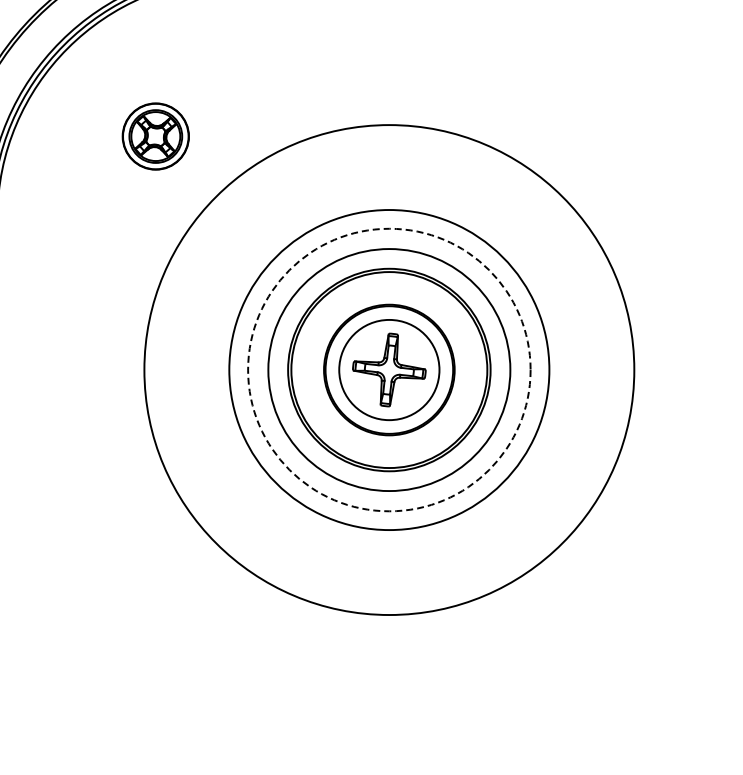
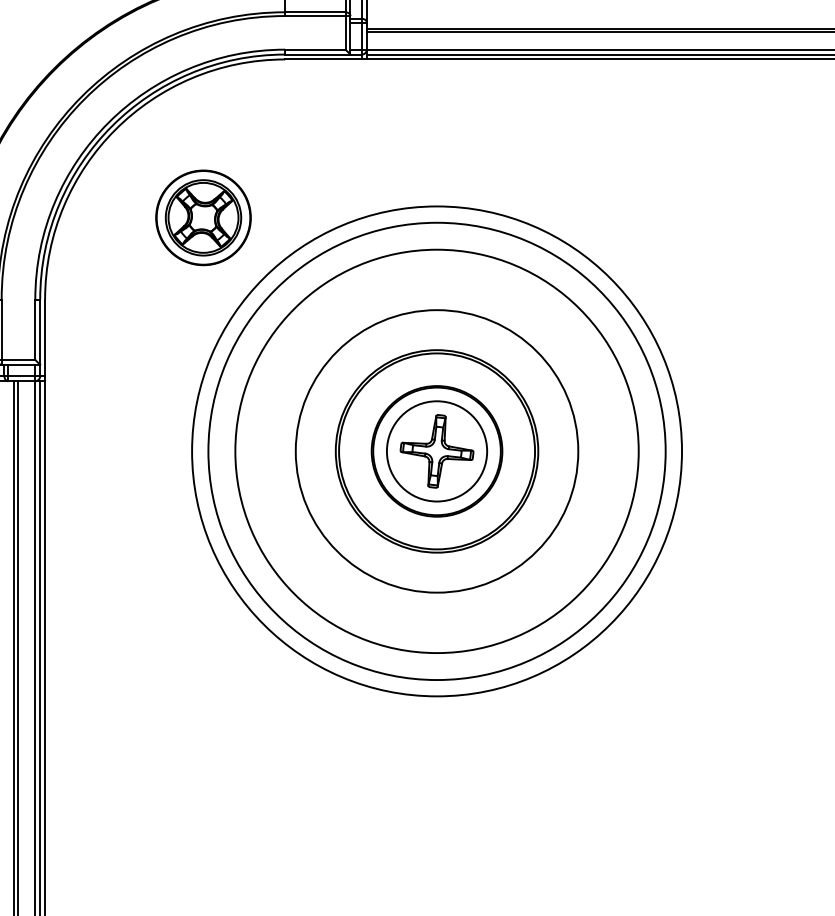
part: (155, 136) -> (203, 217), size x1.43
circle: (388, 370) -> (436, 451), dashed -> solid
circle: (388, 370) -> (436, 451), size x1.43
circle: (388, 370) -> (436, 451), size x1.67

